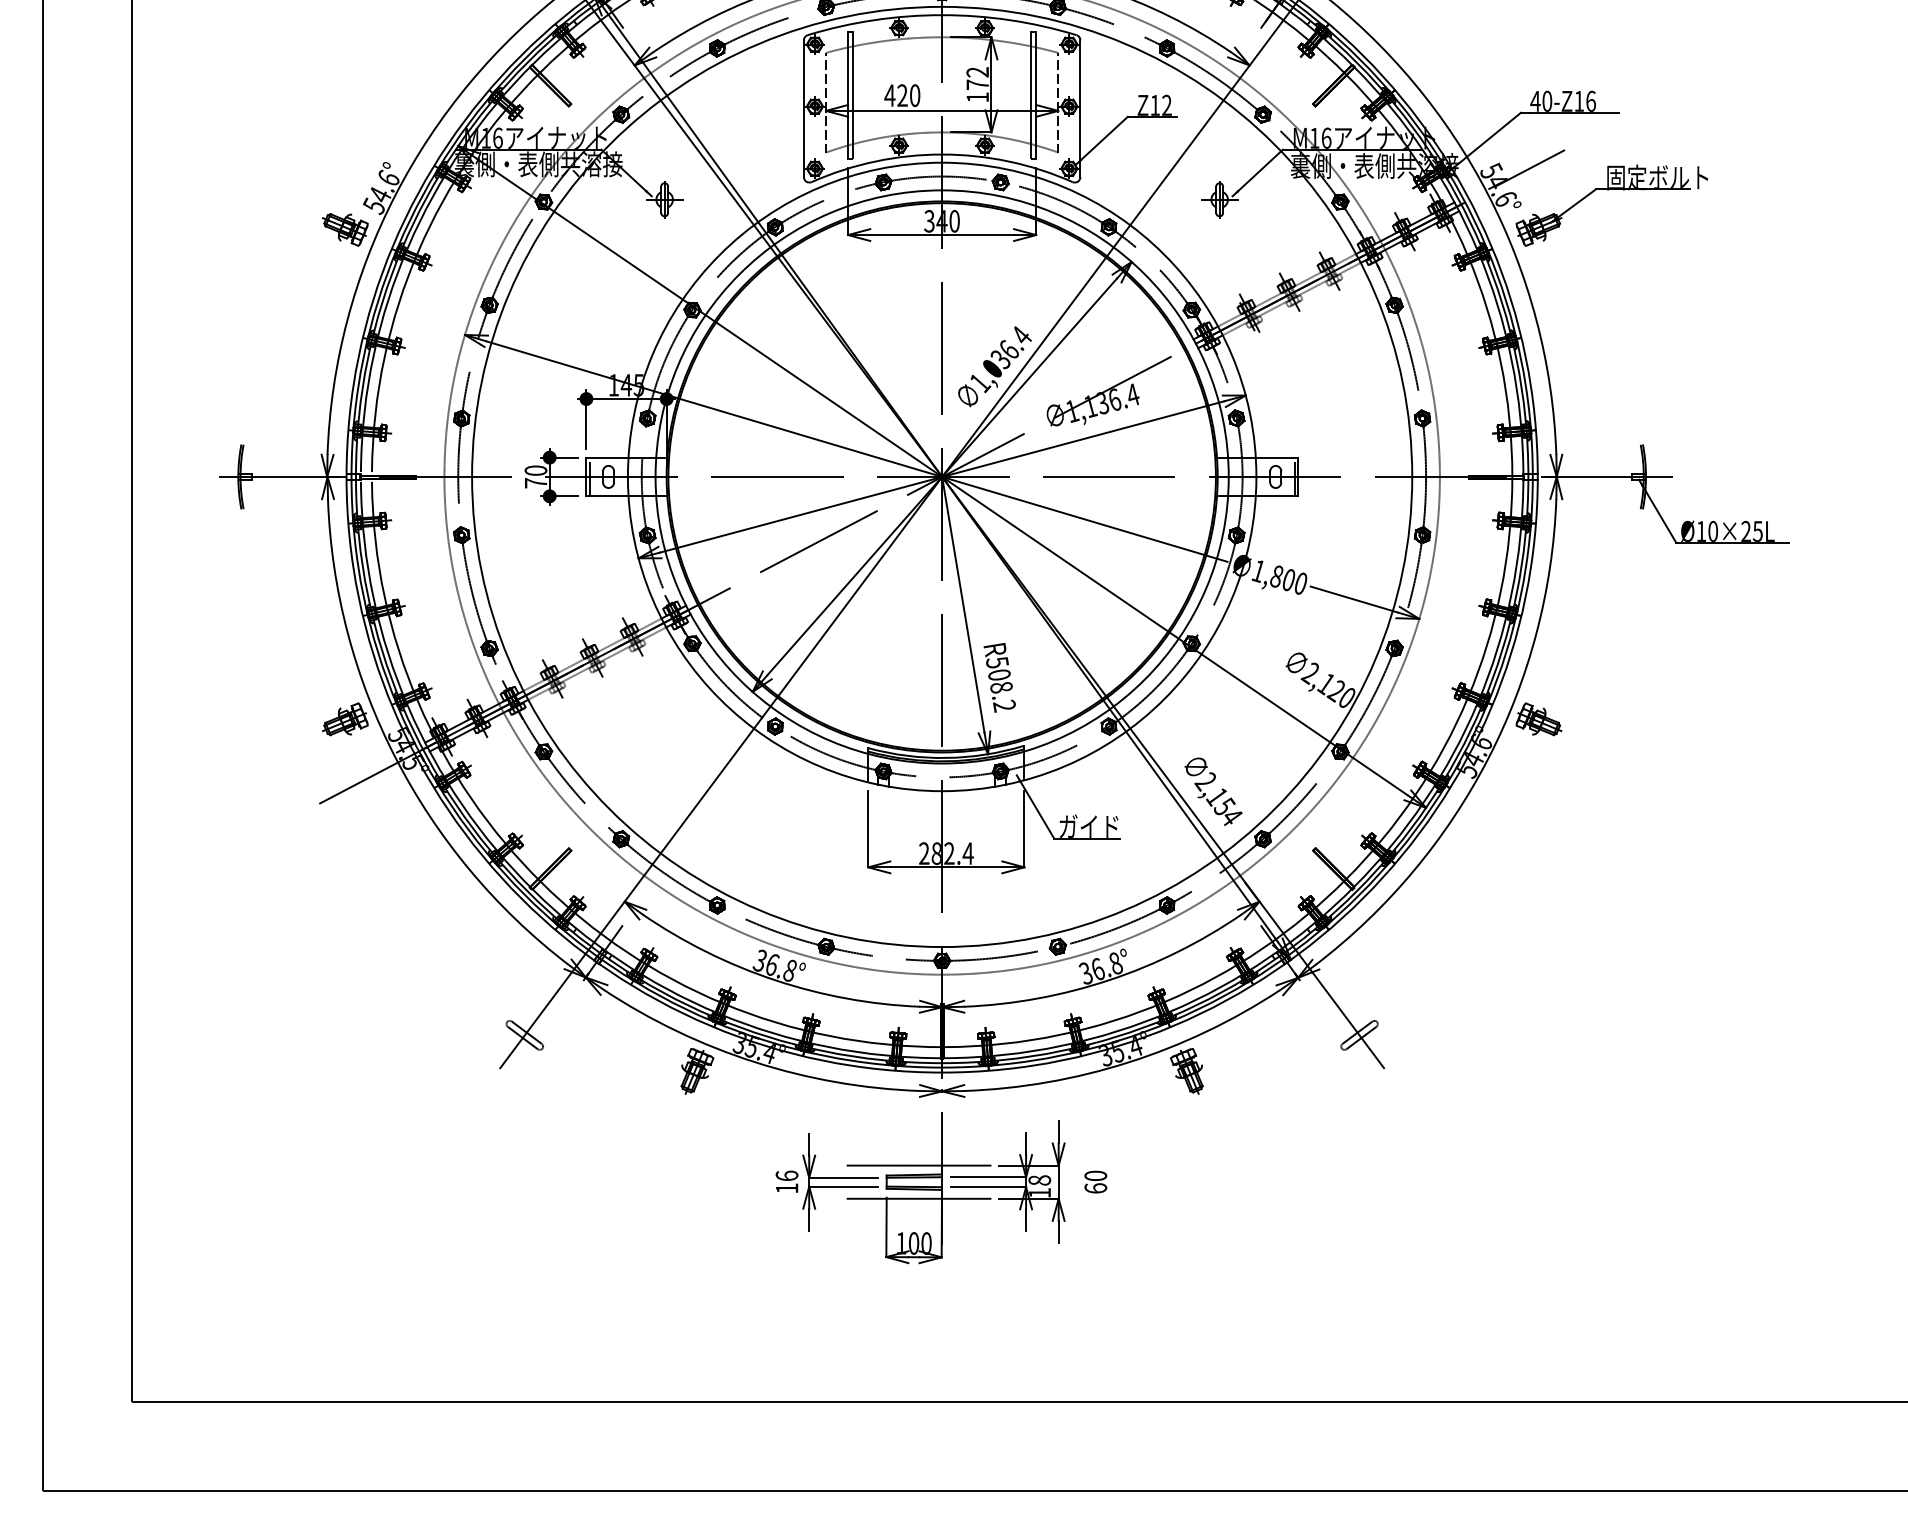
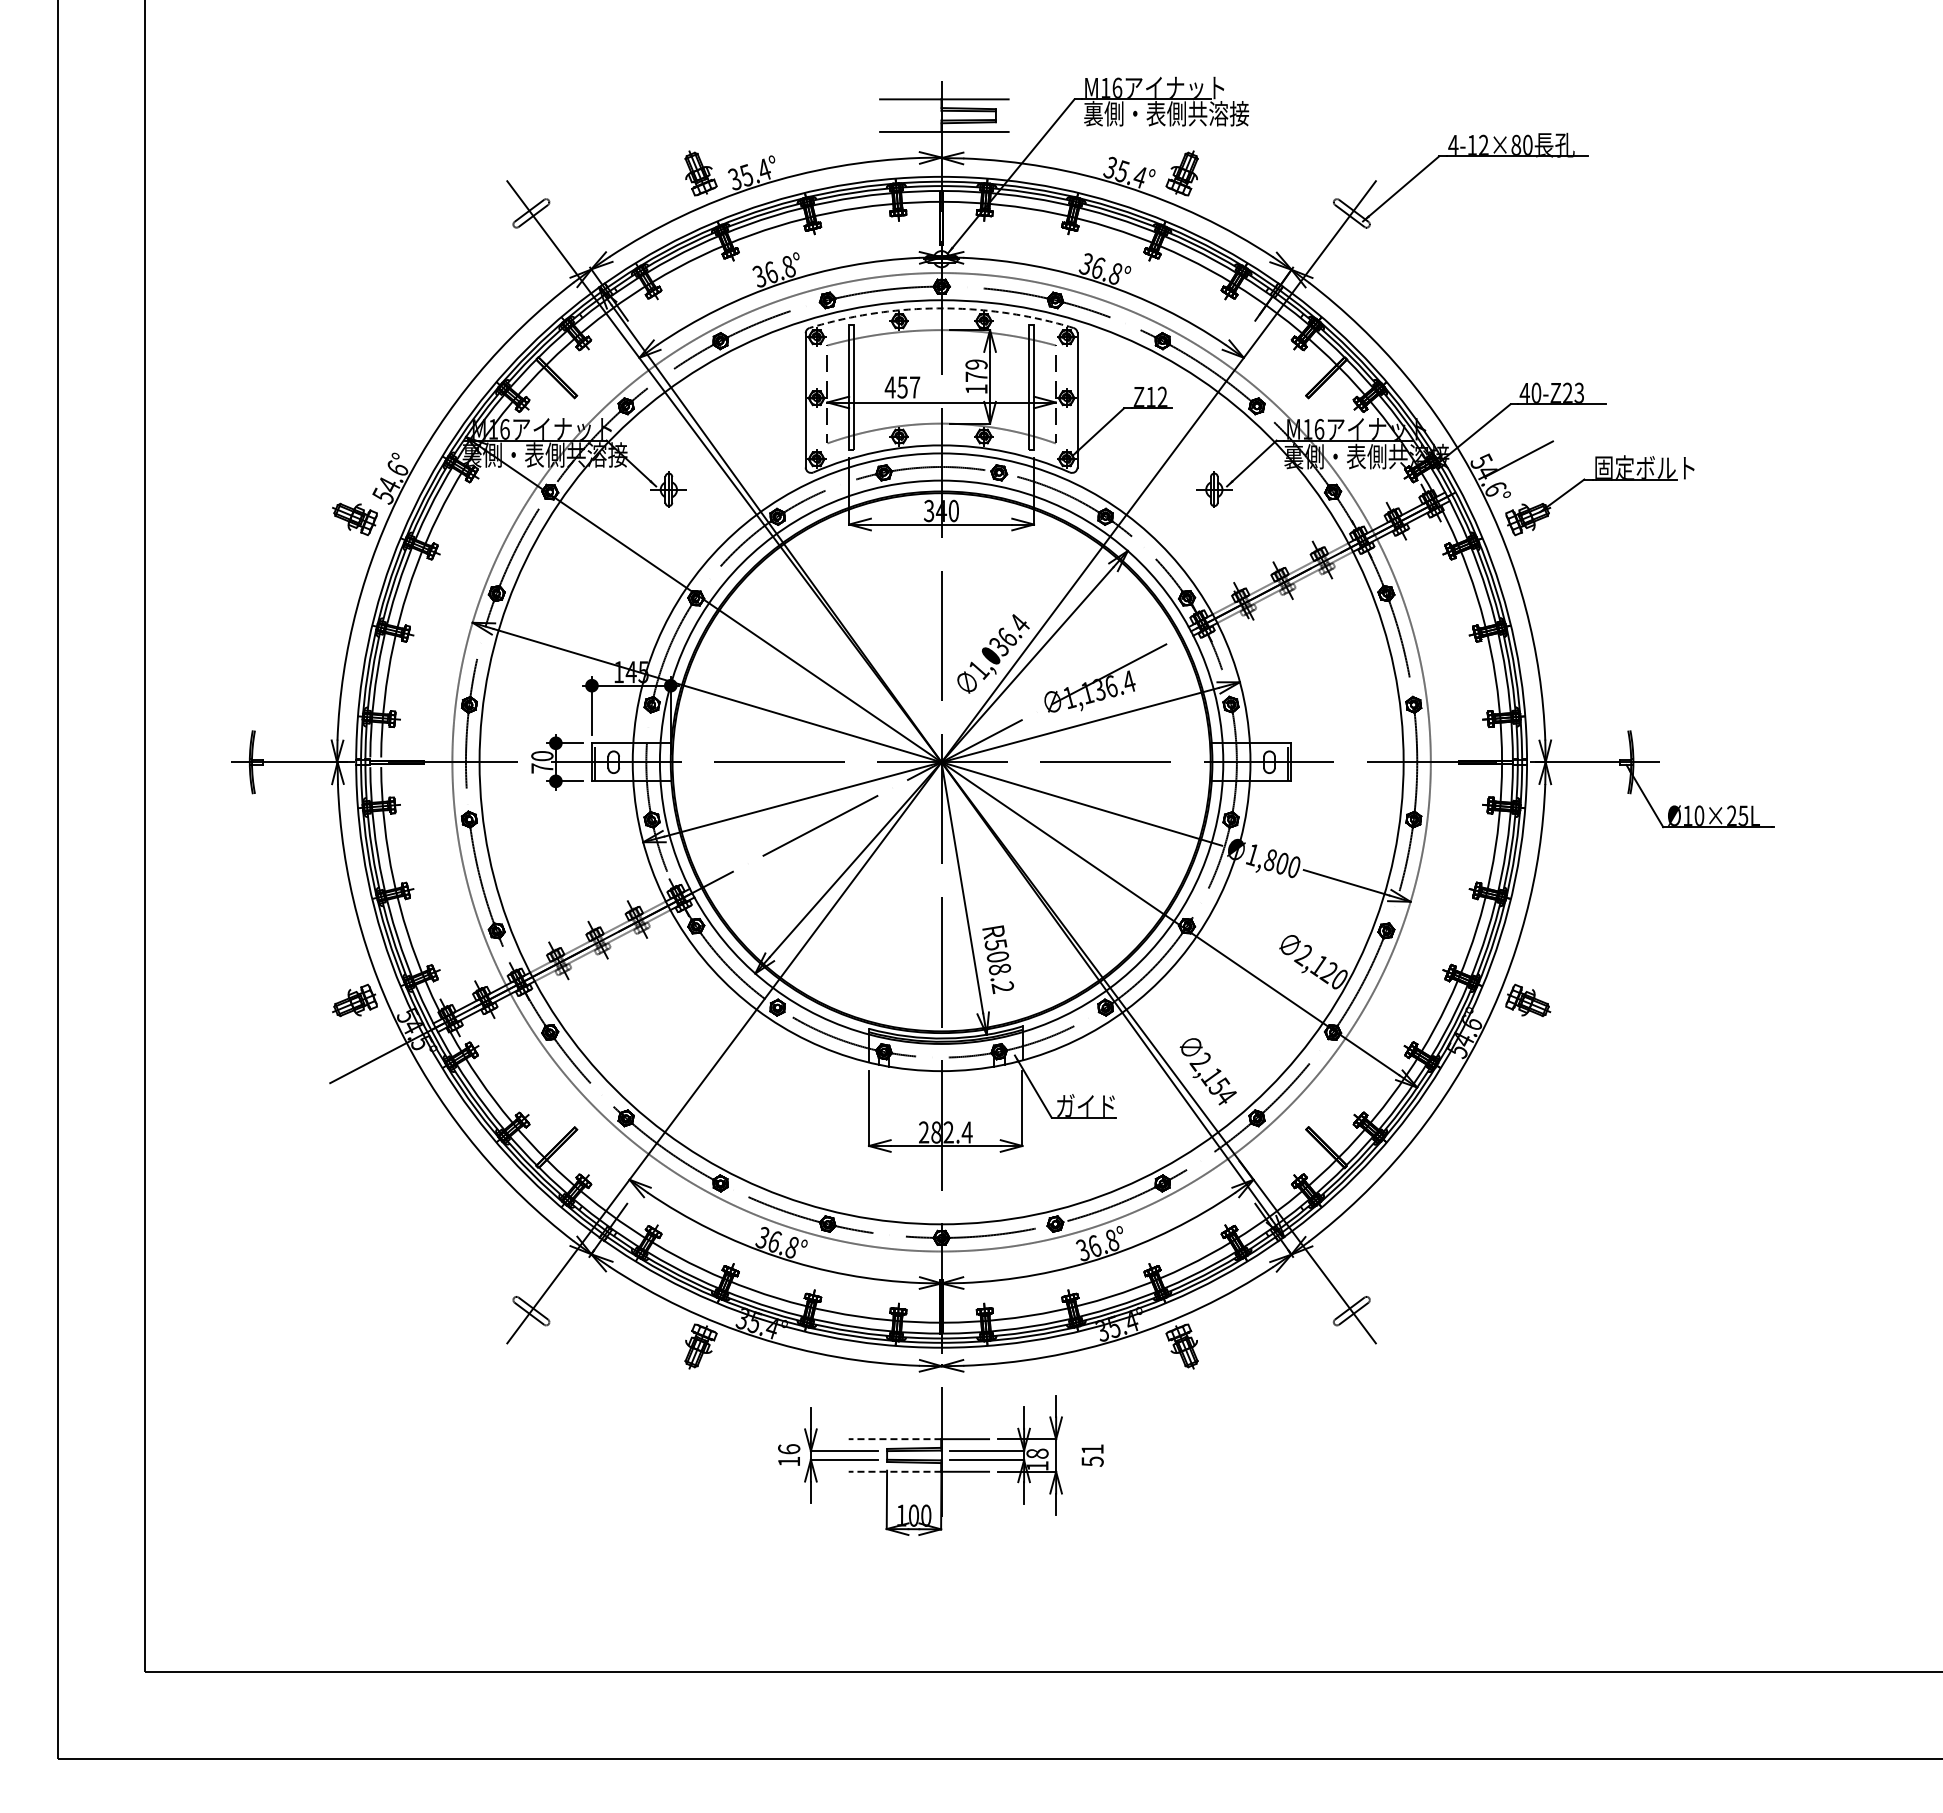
arc: (942, 15) -> (941, 308), solid -> dashed
text: (977, 72) -> (976, 364), 172 -> 179
text: (908, 95) -> (908, 387), 420 -> 457
text: (1585, 100) -> (1573, 392), 40-Z16 -> 40-Z23
line: (894, 1165) -> (894, 1439), solid -> dashed
text: (1095, 1182) -> (1092, 1455), 60 -> 51
line: (894, 1198) -> (894, 1471), solid -> dashed

